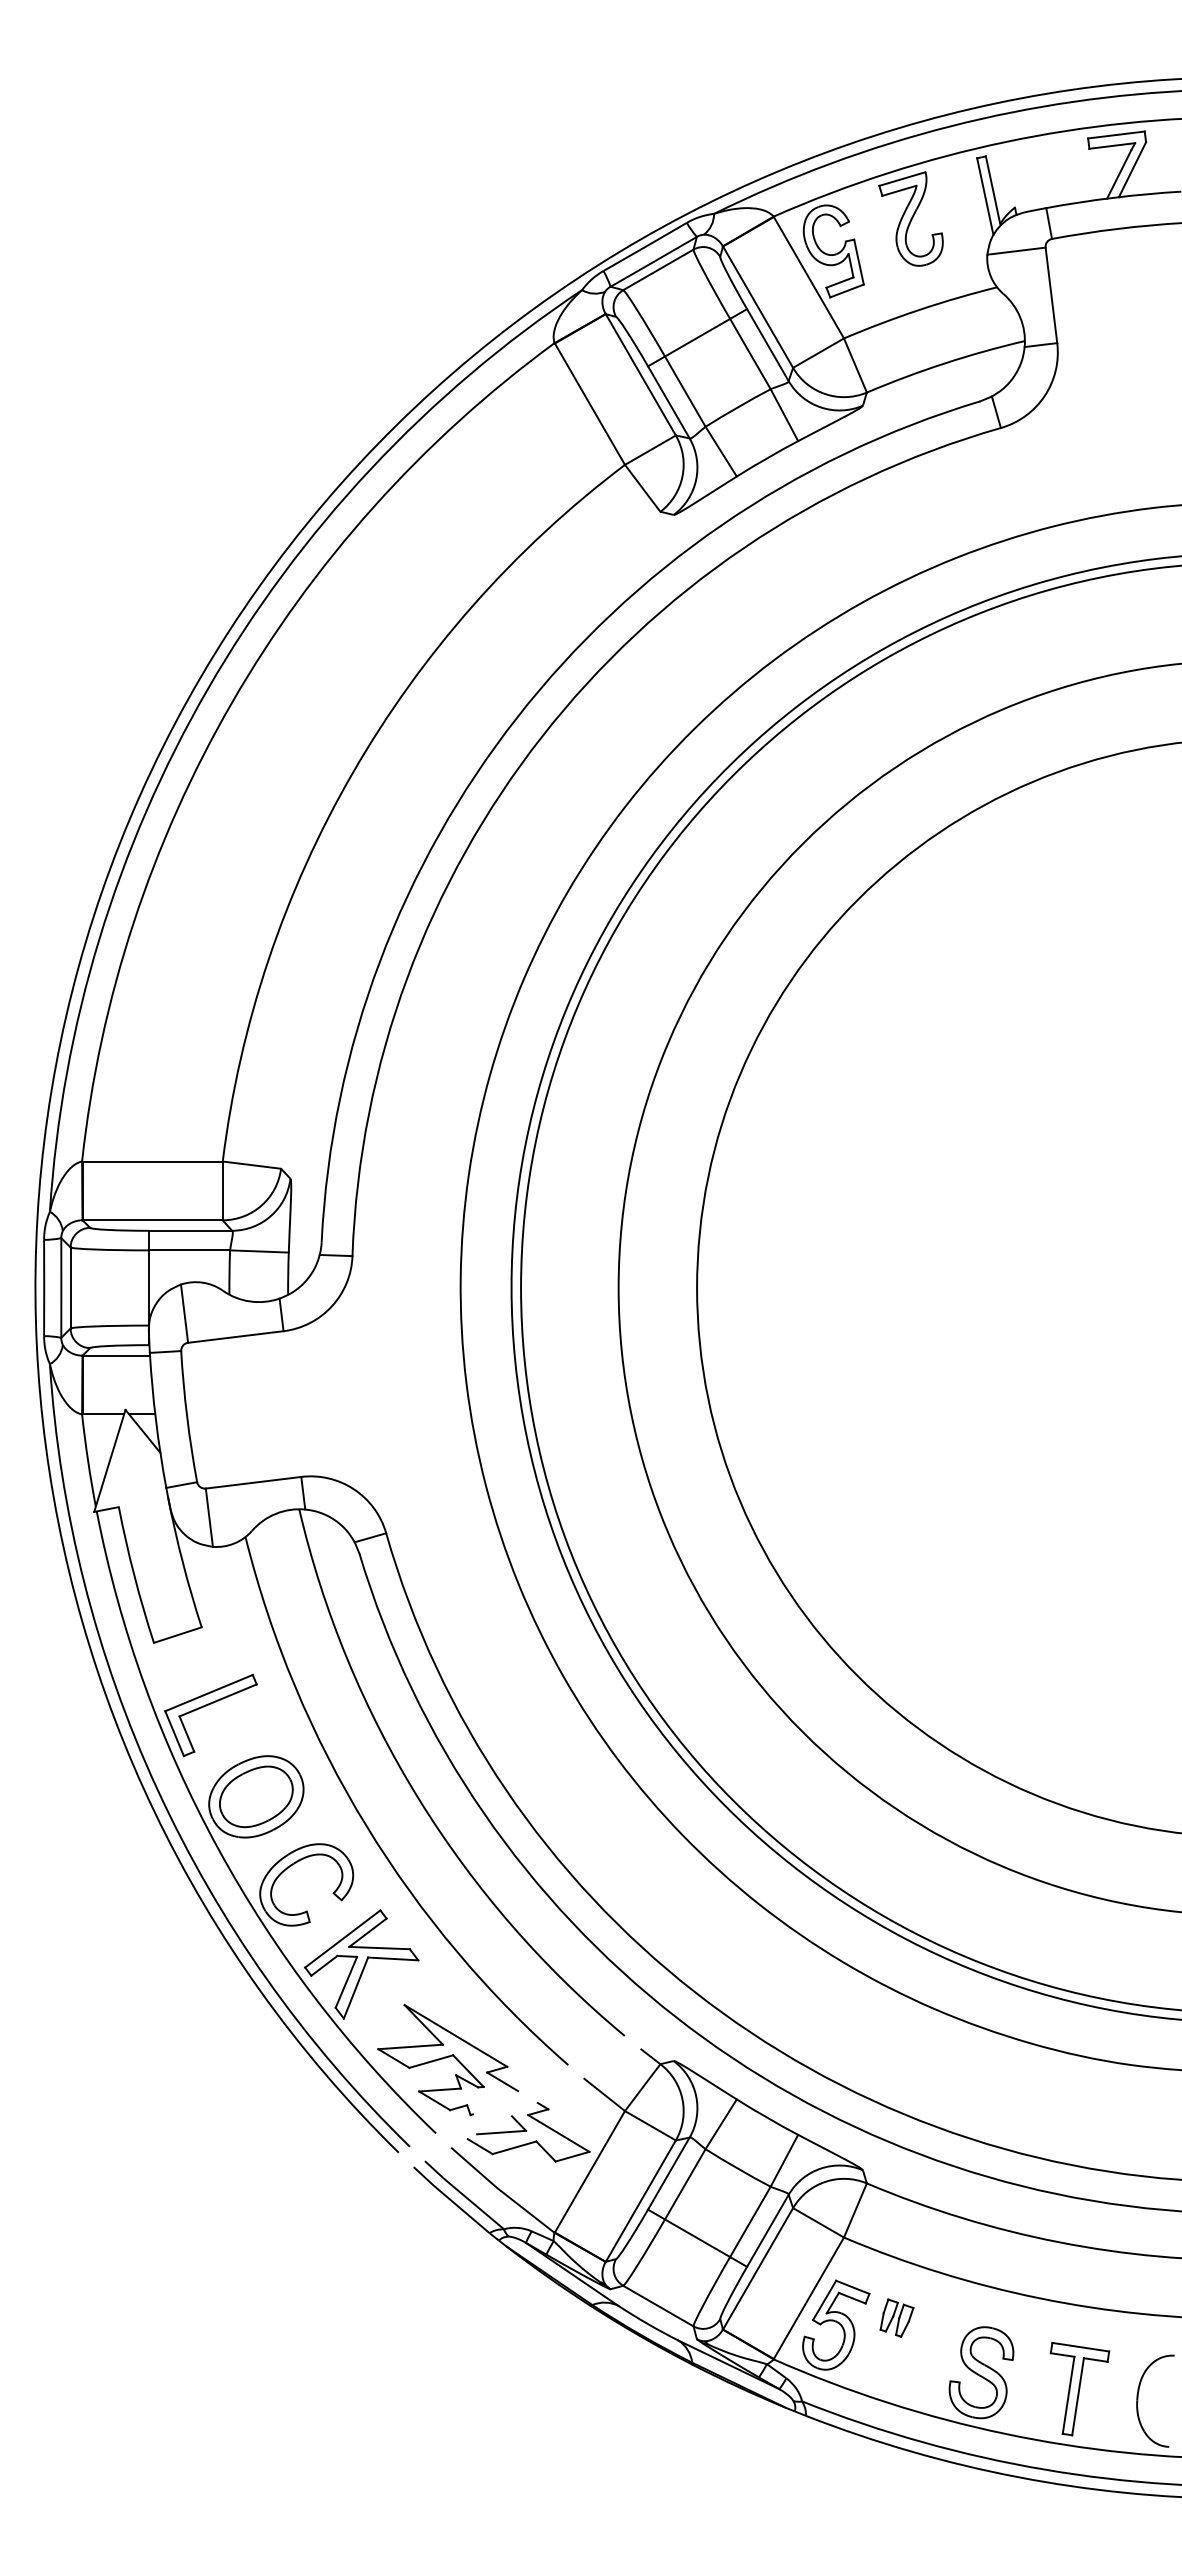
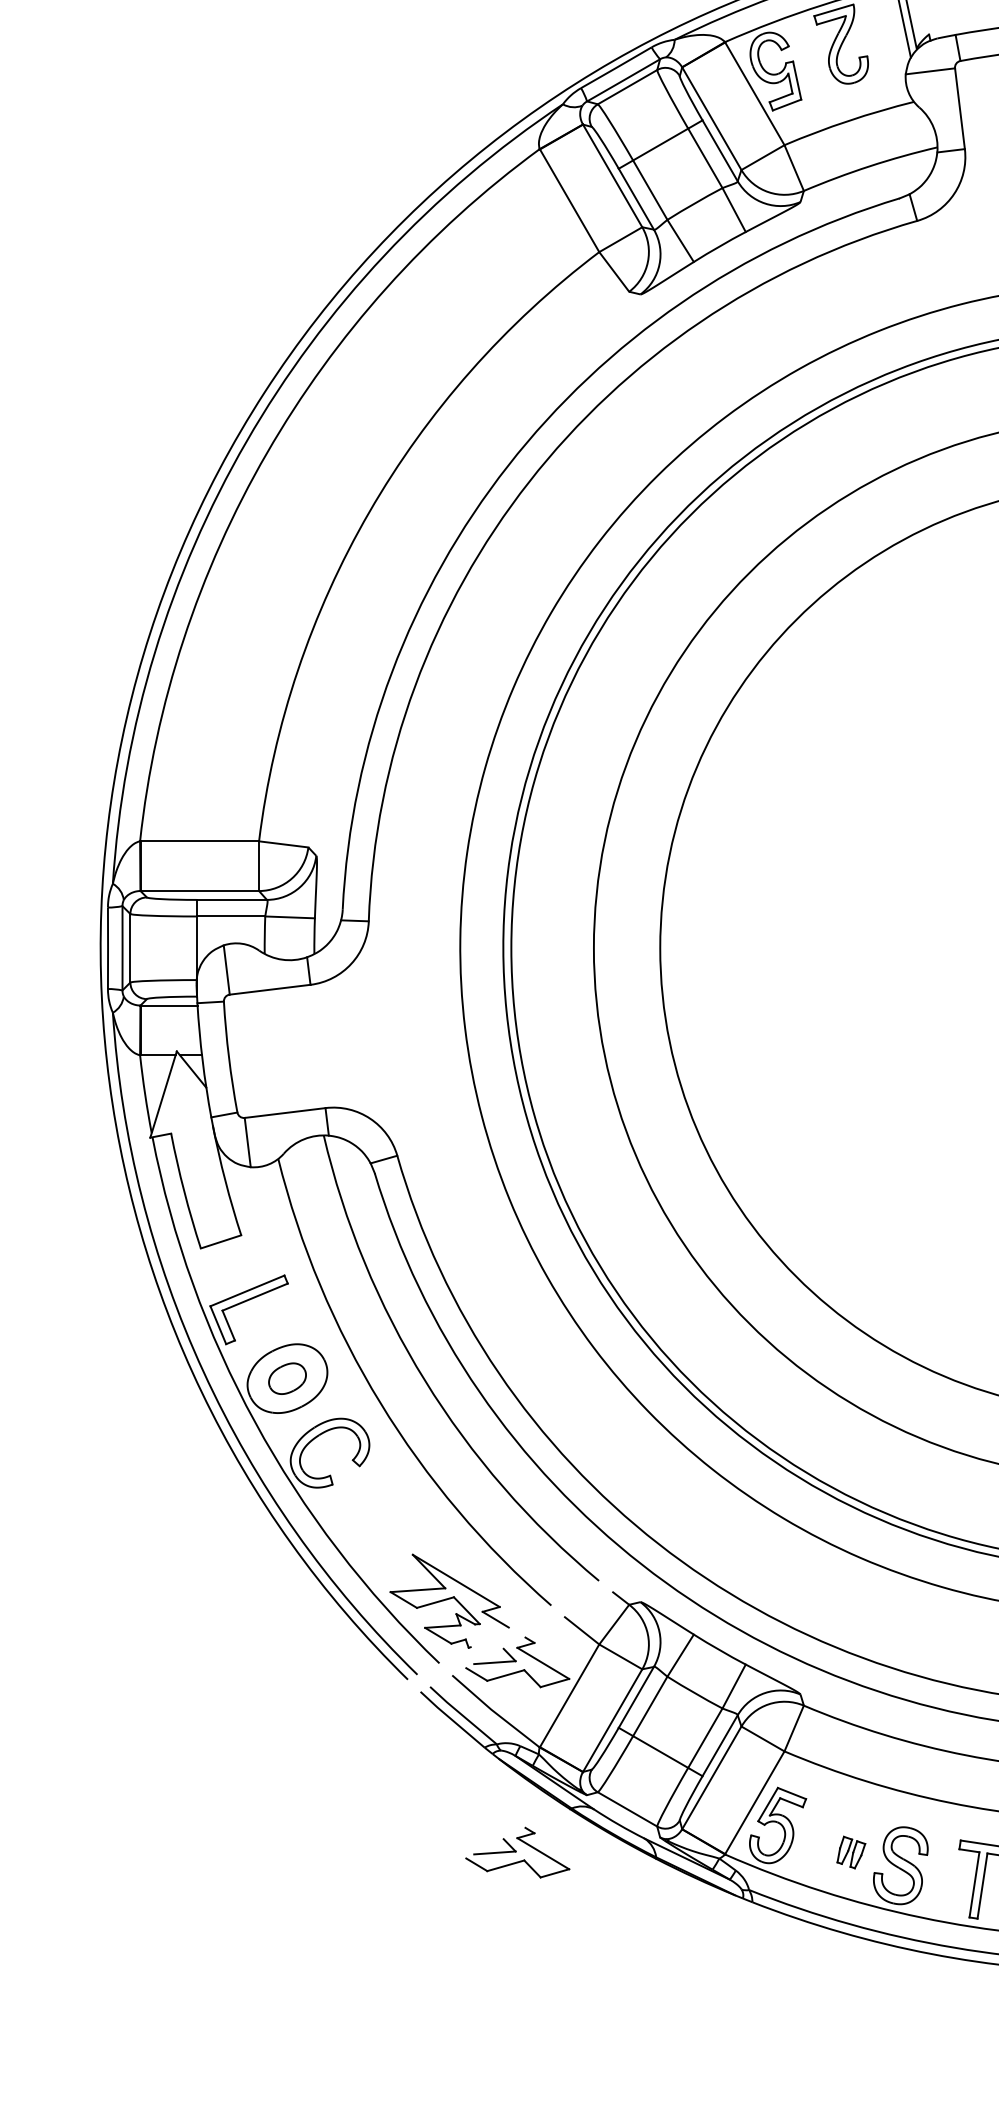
part: (256, 1796) -> (287, 1378), size x0.6
part: (361, 1964) -> (376, 1520), removed
part: (896, 2317) -> (850, 1852), moved
part: (528, 2356) -> (517, 1852), added

